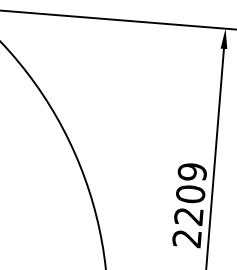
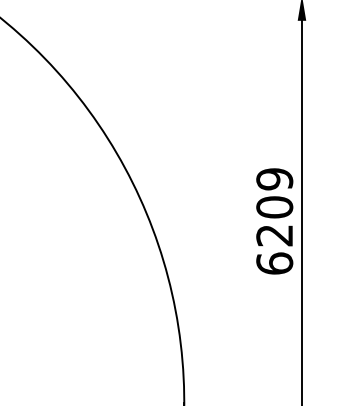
text: (186, 238) -> (274, 263), 2209 -> 6209

